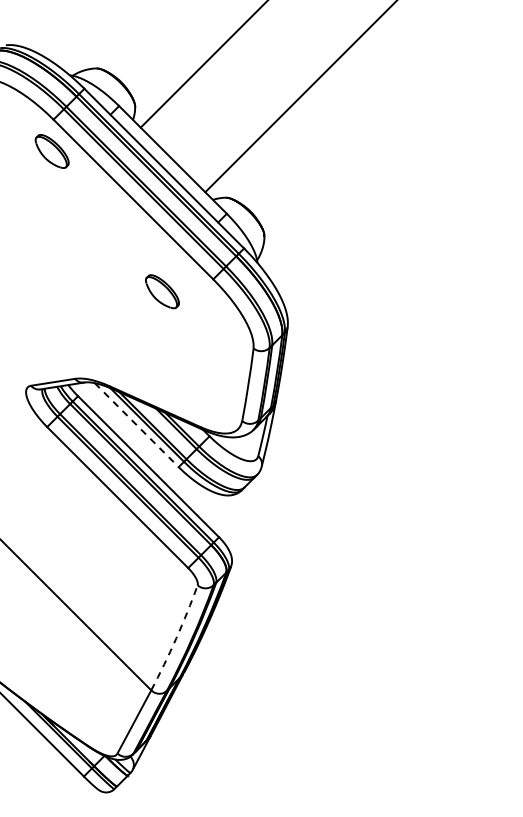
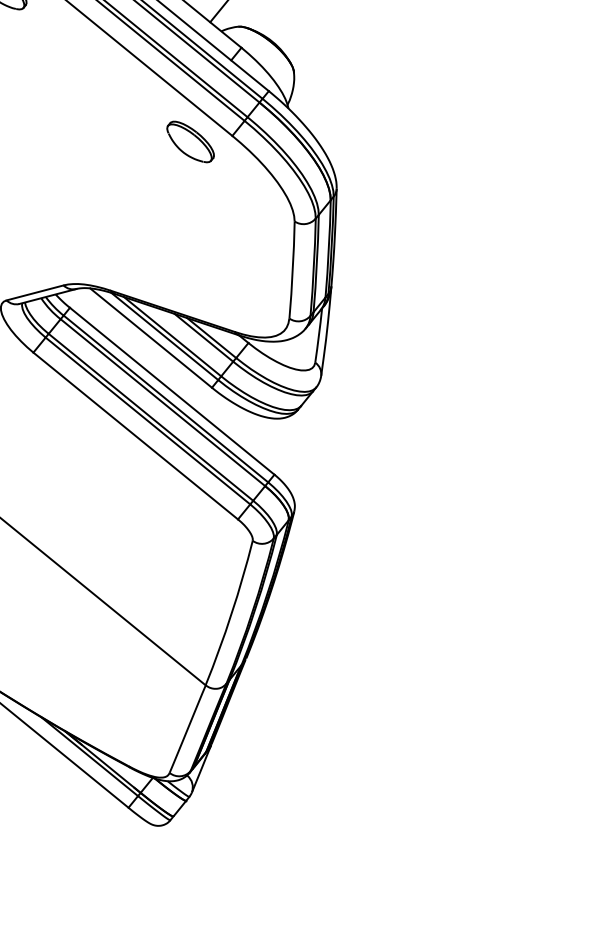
part: (162, 291) -> (190, 141), moved
line: (137, 425) -> (152, 338), dashed -> solid
arc: (176, 638) -> (231, 613), dashed -> solid

